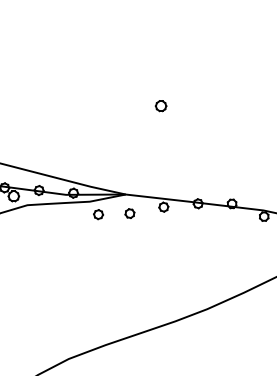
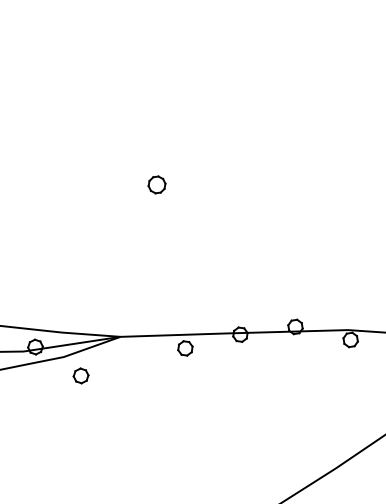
part: (129, 213) -> (131, 366), removed

